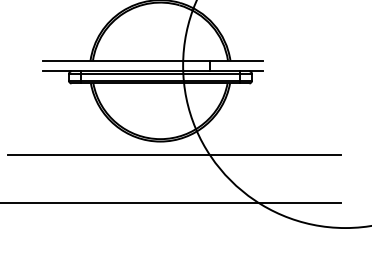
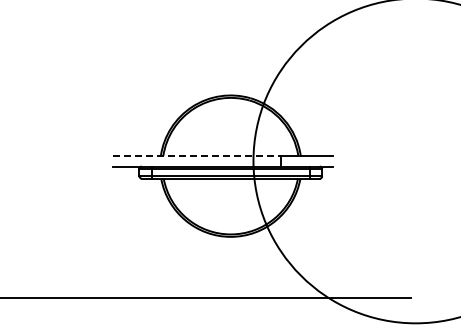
line: (126, 61) -> (196, 156), solid -> dashed
line: (174, 155) -> (244, 250), removed

